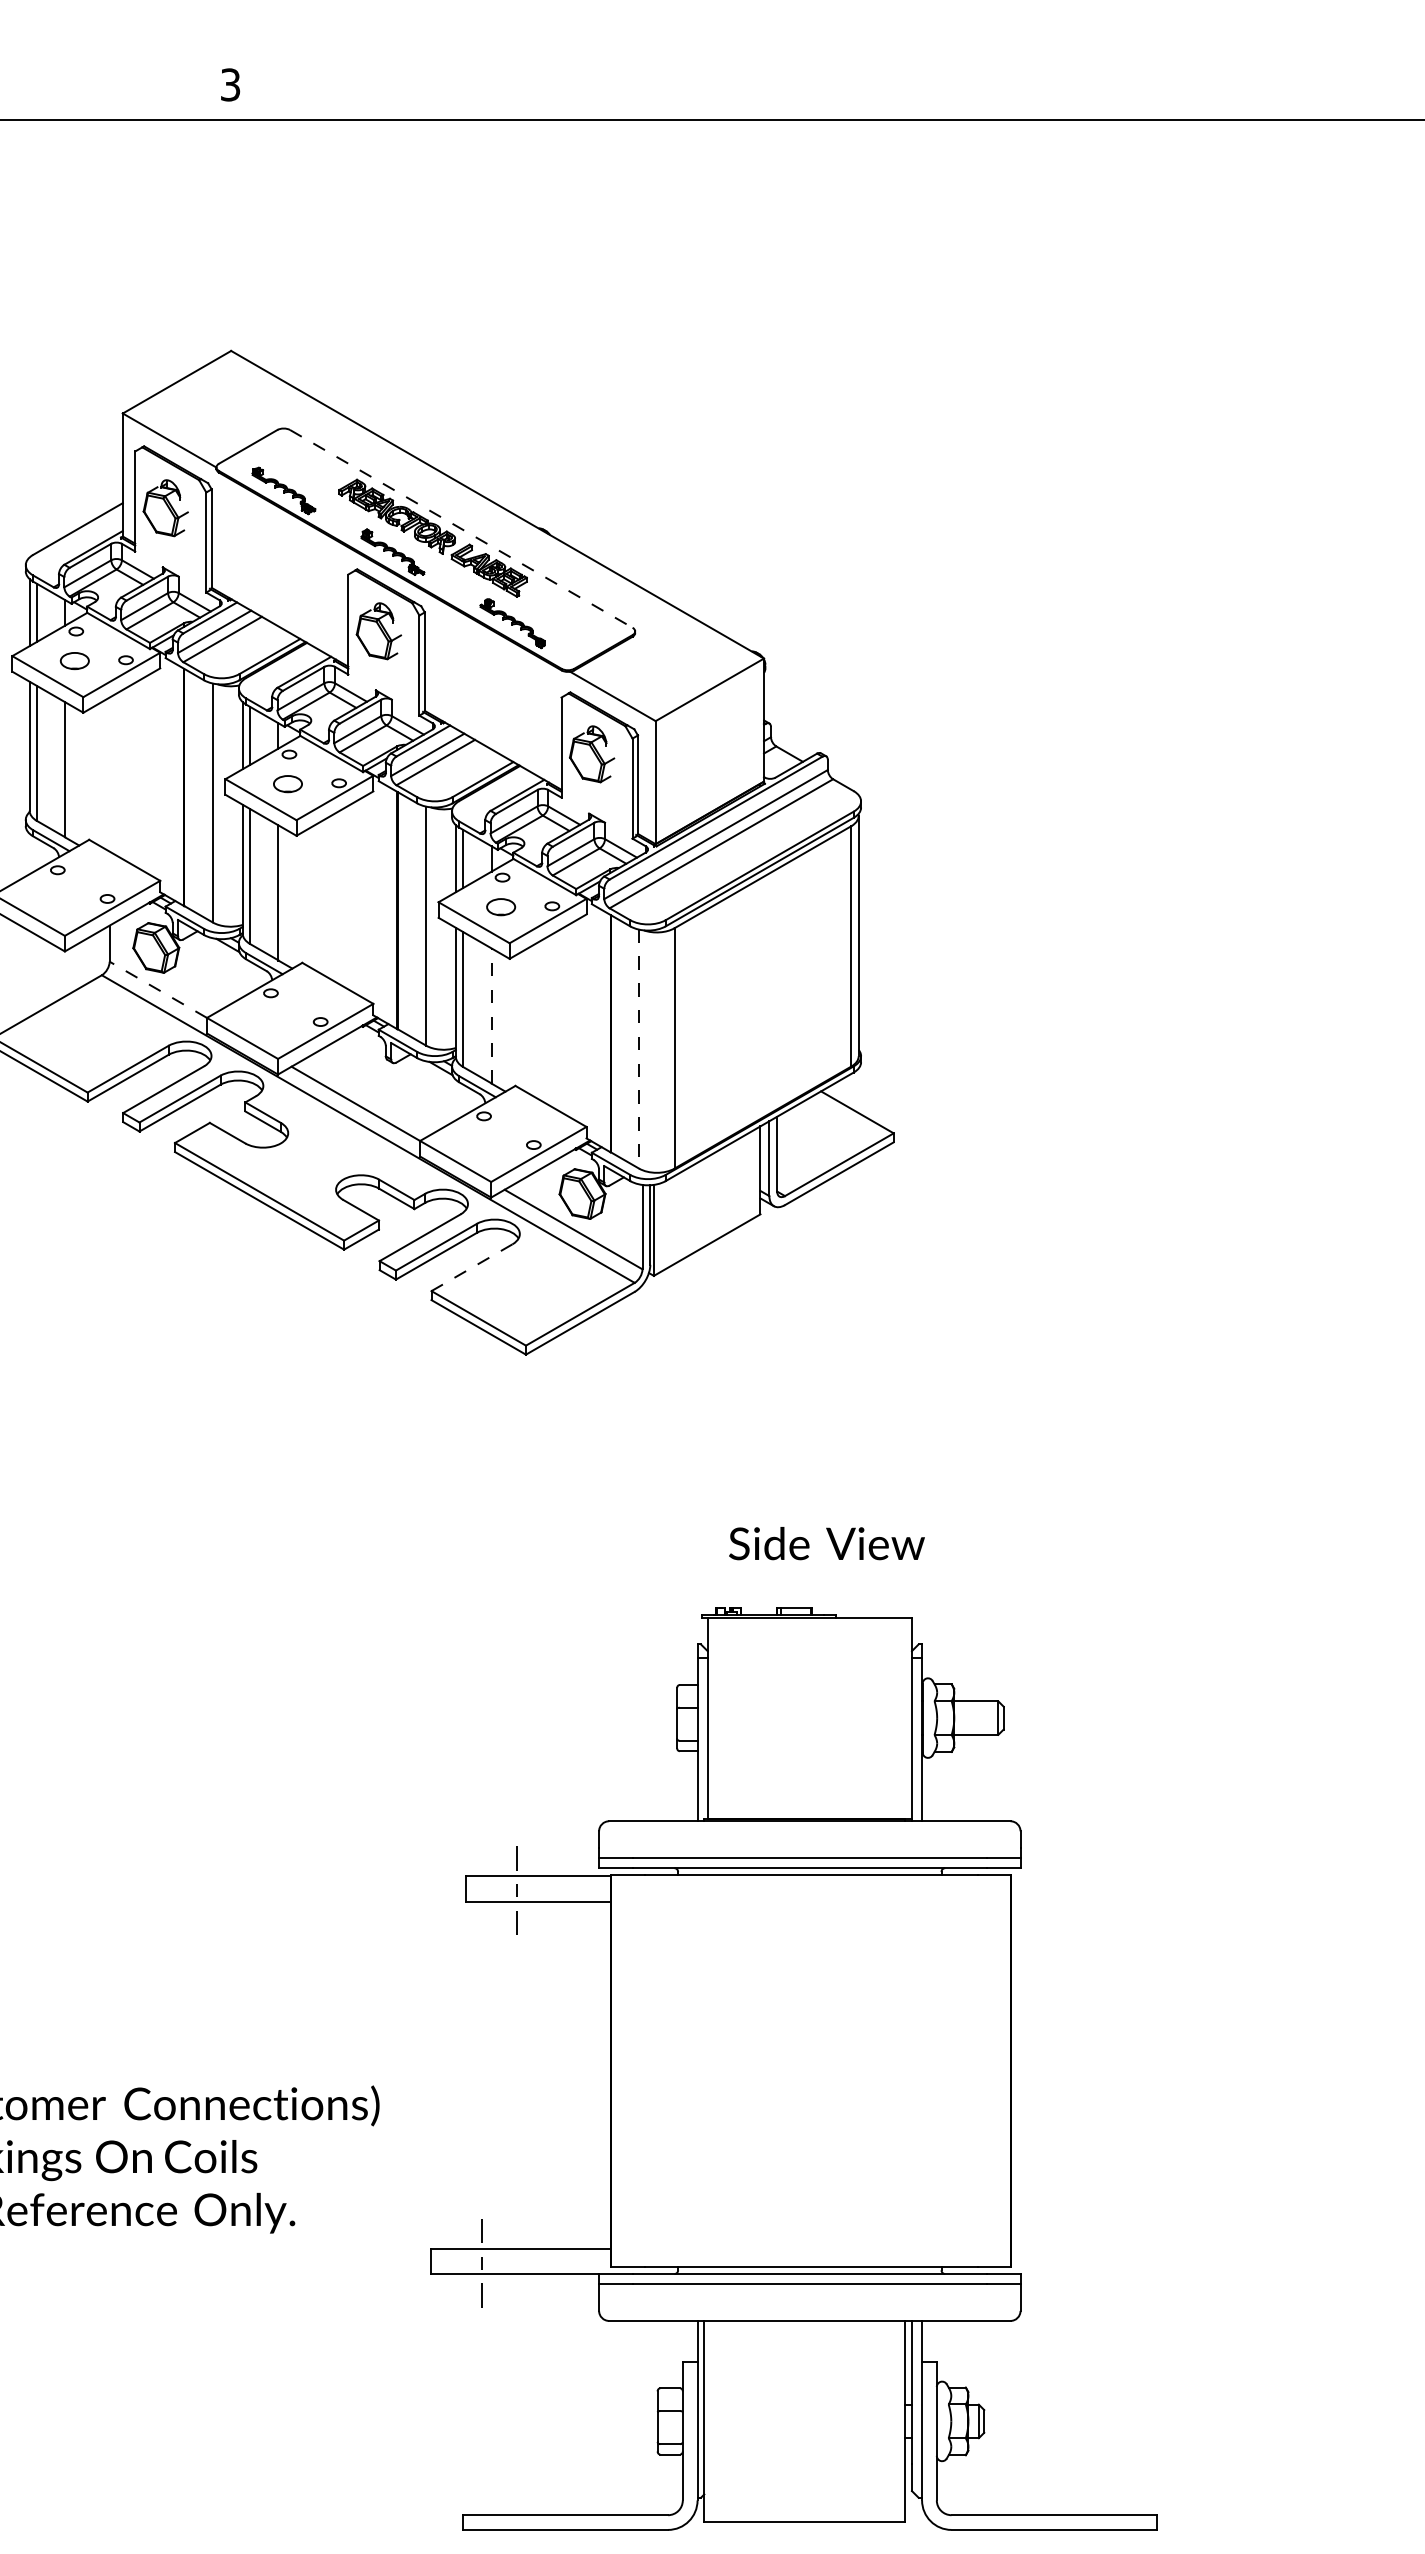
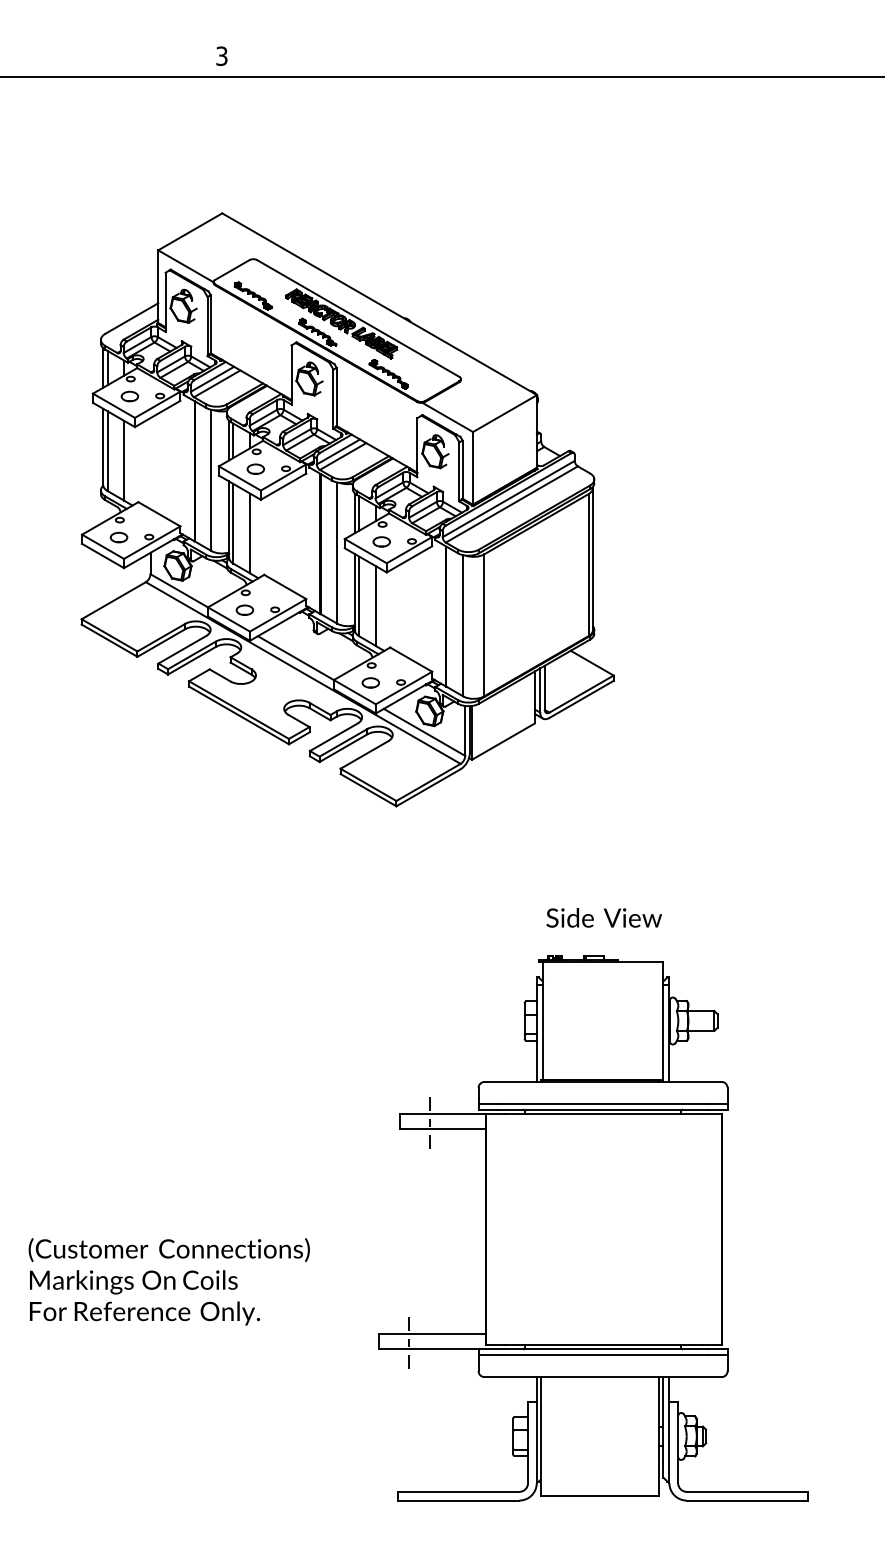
line: (461, 528) -> (358, 318), dashed -> solid
part: (55, 899) -> (118, 537), added
line: (157, 989) -> (178, 590), dashed -> solid
line: (492, 1016) -> (376, 606), dashed -> solid
part: (268, 1021) -> (244, 609), added
line: (639, 1048) -> (463, 625), dashed -> solid
part: (482, 1145) -> (370, 682), added
line: (471, 1266) -> (364, 754), dashed -> solid
text: (825, 1542) -> (603, 917), moved
part: (793, 2069) -> (593, 1228), moved

